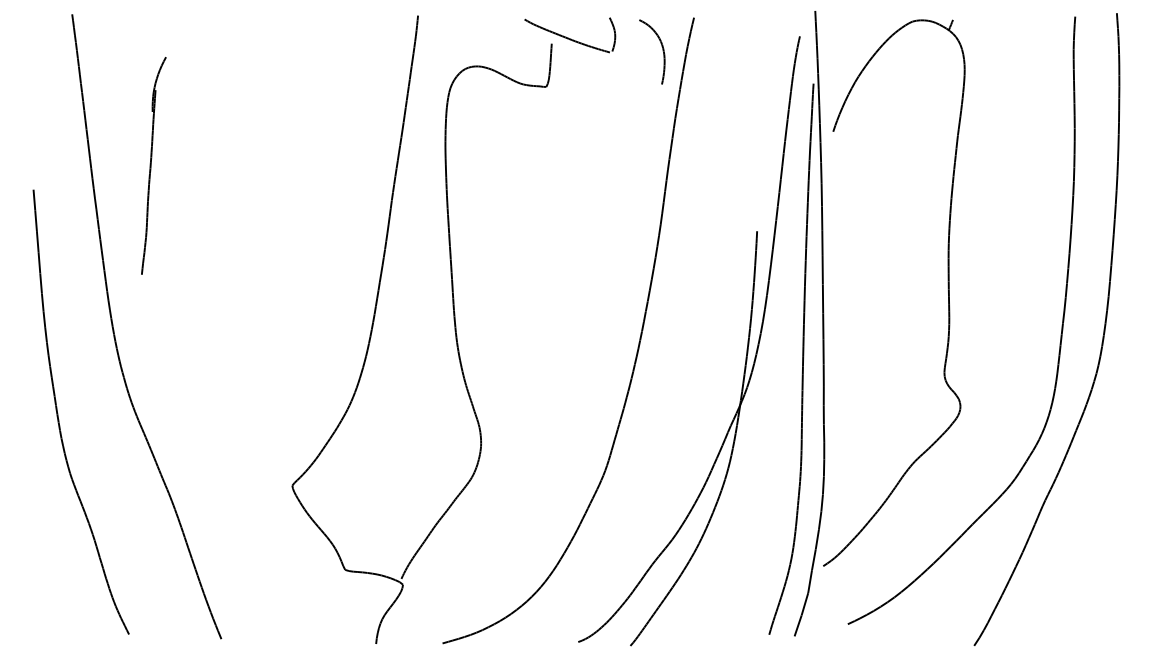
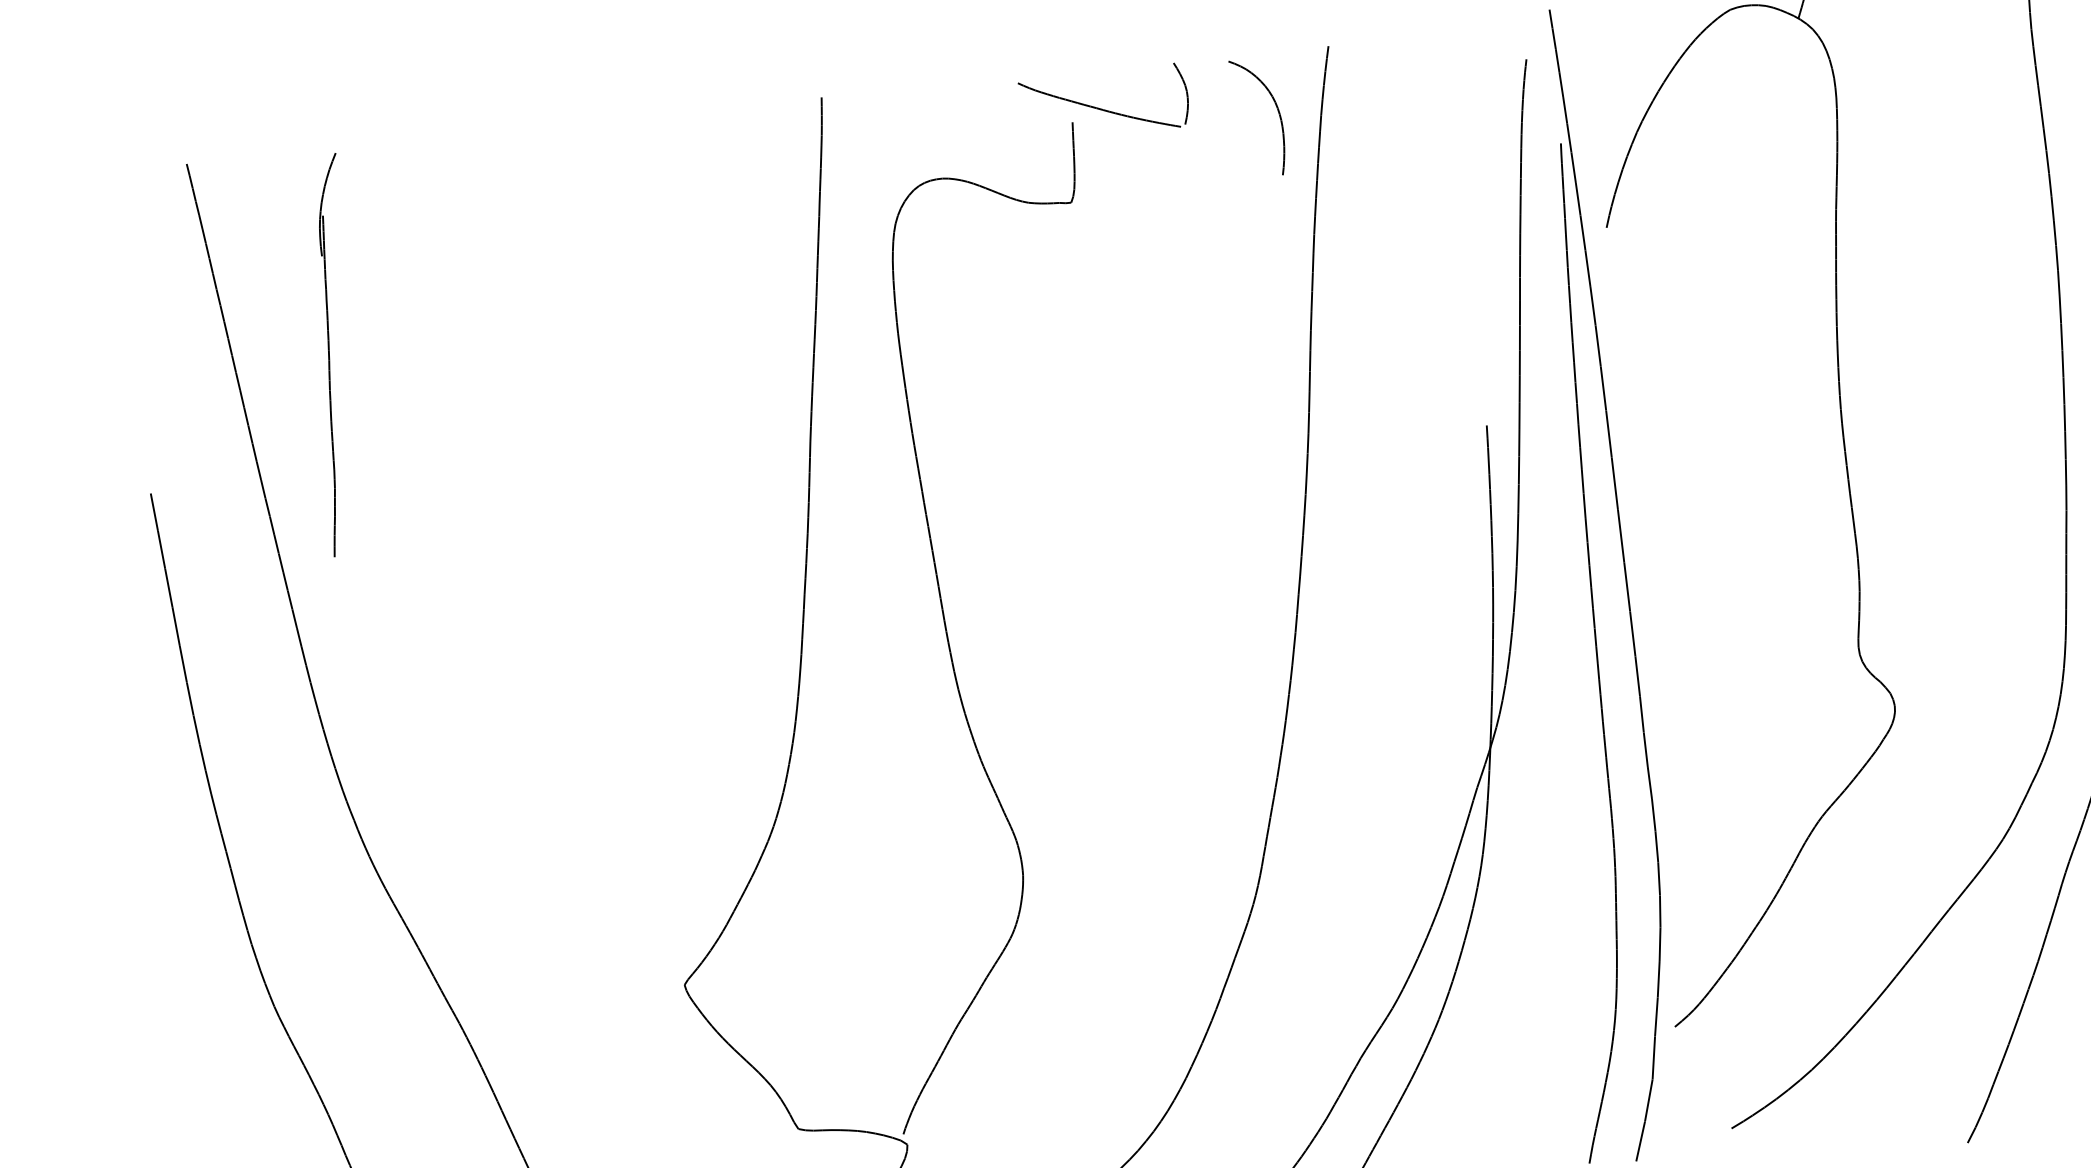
part: (153, 165) -> (334, 354), moved

